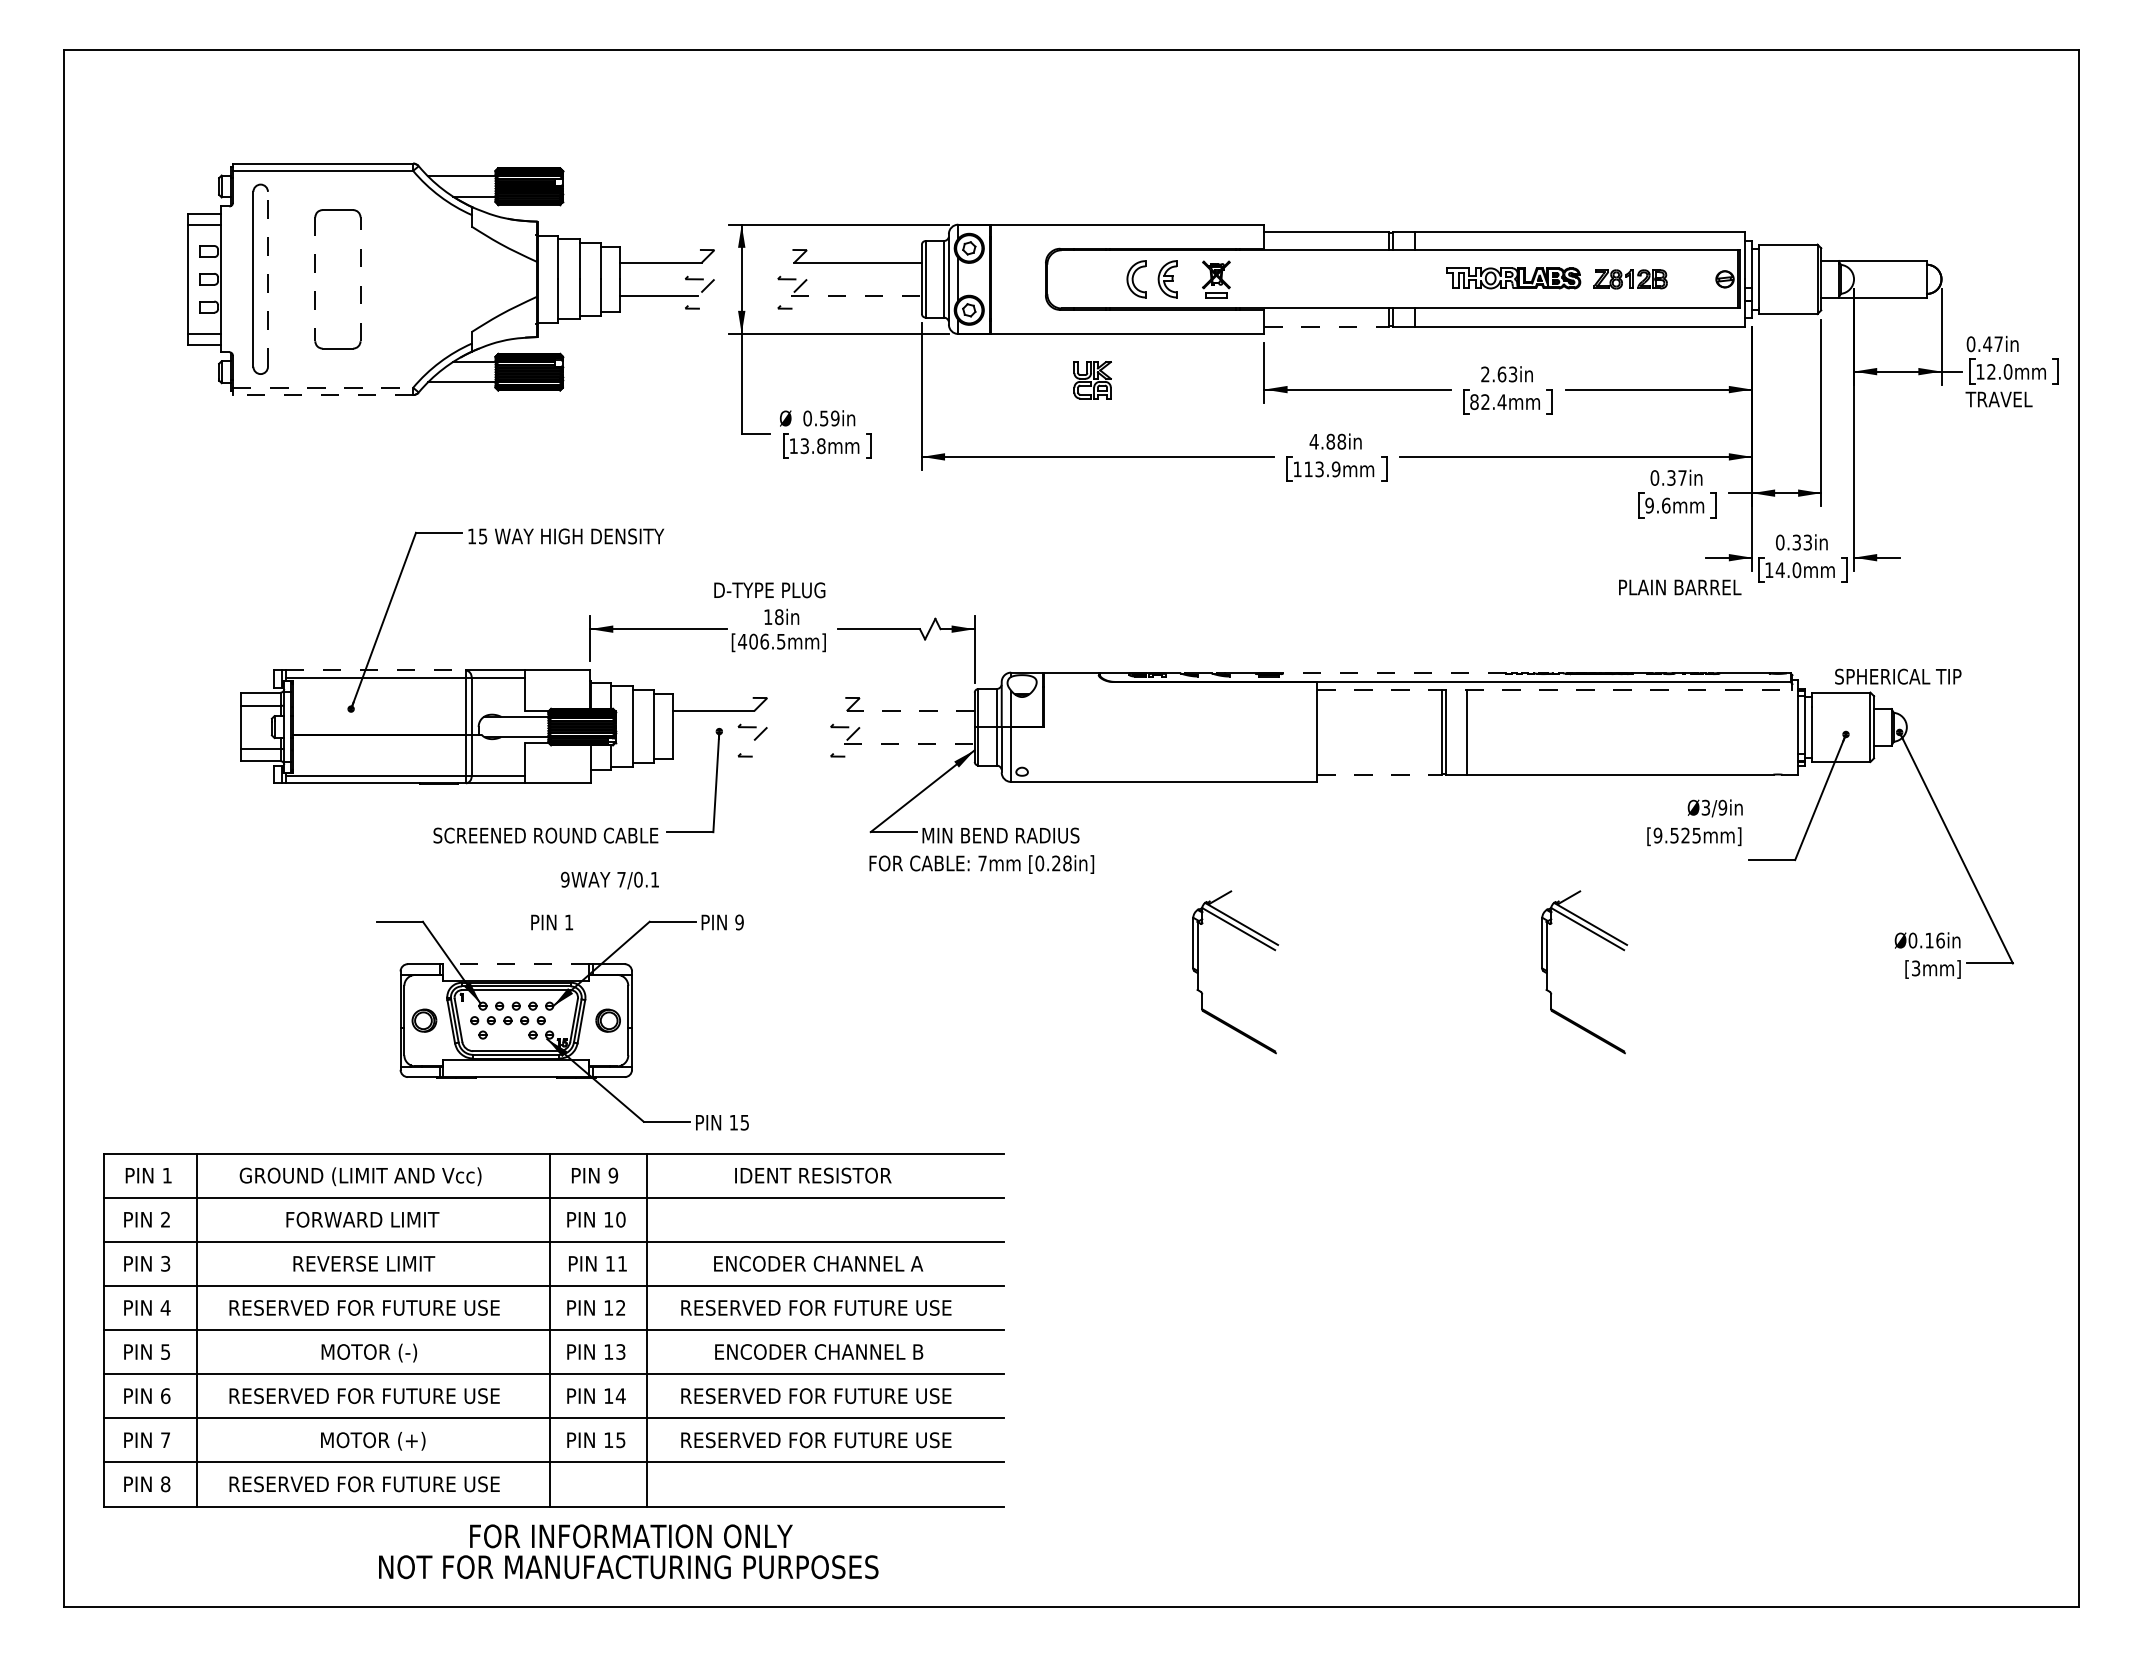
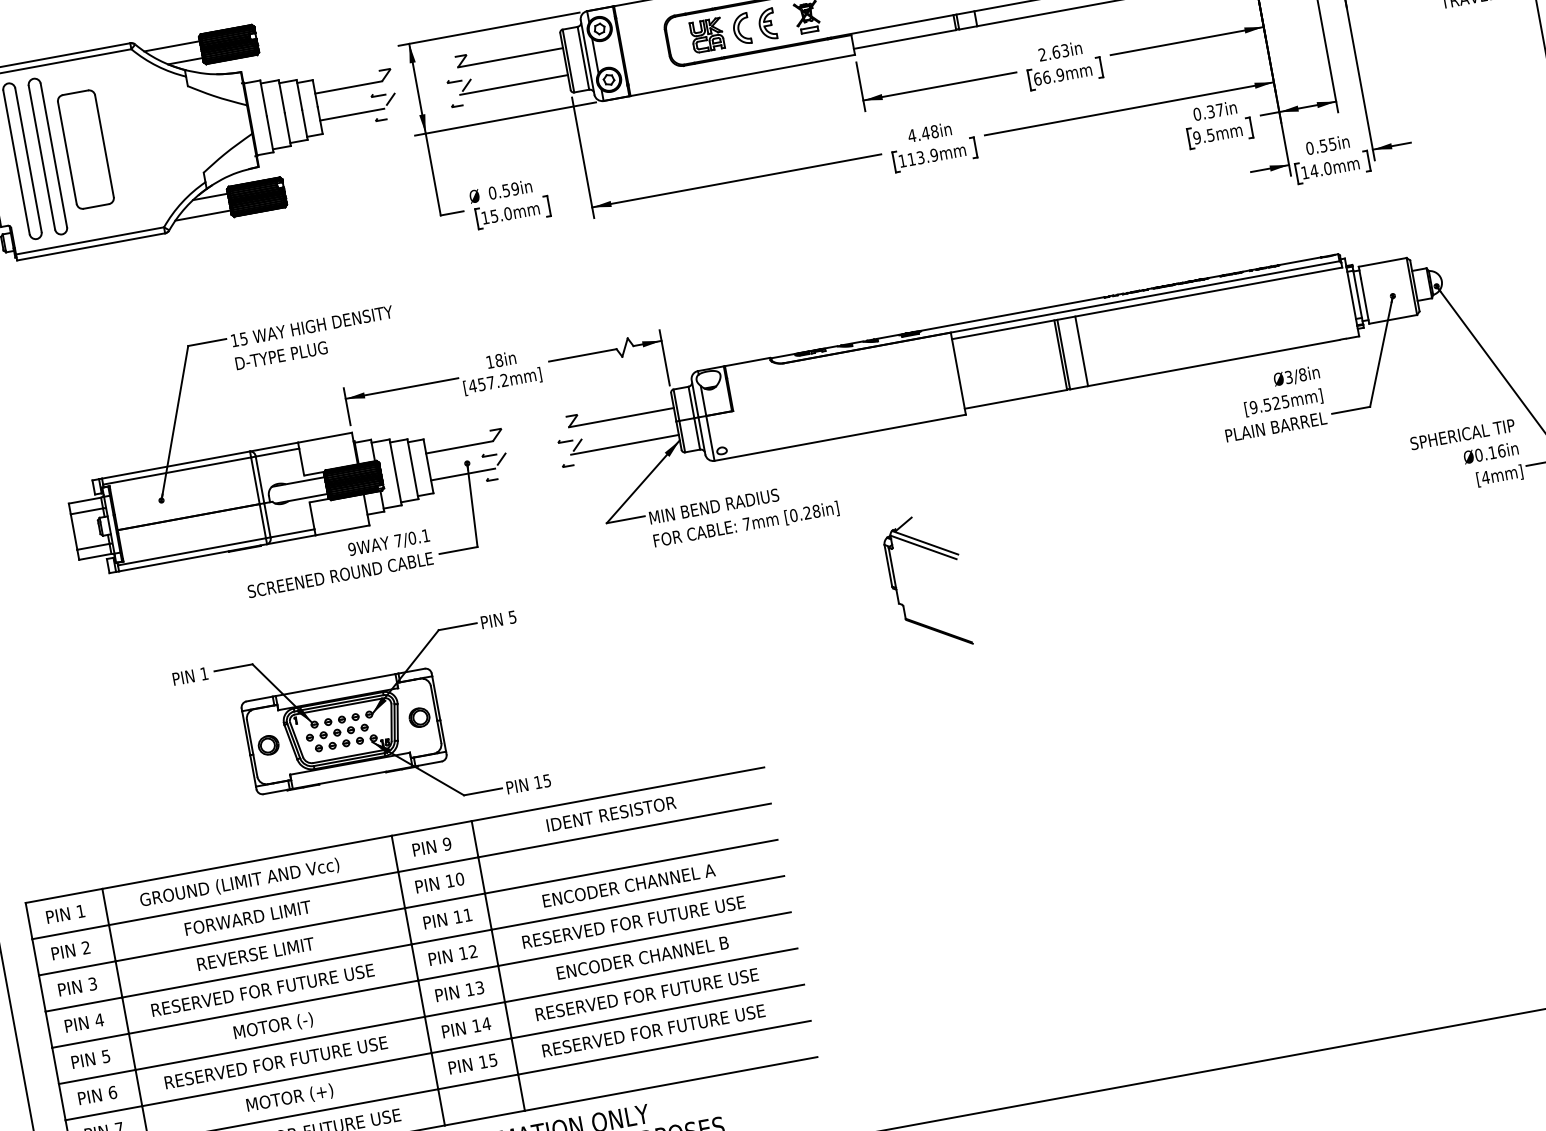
line: (267, 278) -> (27, 159), dashed -> solid
part: (291, 278) -> (47, 155), added
line: (315, 279) -> (67, 153), dashed -> solid
line: (360, 279) -> (104, 146), dashed -> solid
line: (856, 295) -> (514, 84), dashed -> solid
line: (1327, 326) -> (905, 39), dashed -> solid
part: (1092, 380) -> (707, 35), moved
line: (323, 387) -> (90, 240), dashed -> solid
line: (322, 395) -> (90, 247), dashed -> solid
text: (1488, 401) -> (1049, 76), 82.4mm -> 66.9mm
text: (1330, 441) -> (925, 133), 4.88in -> 4.48in
text: (813, 445) -> (501, 214), 13.8mm -> 15.0mm
text: (1666, 505) -> (1211, 135), 9.6mm -> 9.5mm
text: (1802, 541) -> (1328, 144), 0.33in -> 0.55in
text: (1680, 587) -> (1276, 426), moved
text: (769, 590) -> (281, 355), moved
text: (767, 641) -> (493, 382), [406.5mm] -> [457.2mm]
line: (376, 670) -> (176, 465), dashed -> solid
line: (1390, 673) -> (1009, 314), dashed -> solid
text: (1898, 676) -> (1462, 434), moved
line: (1554, 689) -> (1146, 303), dashed -> solid
line: (910, 710) -> (621, 417), dashed -> solid
line: (712, 743) -> (463, 474), added
line: (909, 743) -> (625, 444), dashed -> solid
line: (1380, 774) -> (1016, 399), dashed -> solid
text: (1722, 807) -> (1302, 374), Ø3/9in -> Ø3/8in
text: (981, 864) -> (746, 525), moved
text: (609, 880) -> (388, 543), moved
text: (551, 922) -> (189, 676), moved
text: (739, 922) -> (512, 617), 9 -> 5
line: (516, 964) -> (335, 685), dashed -> solid
text: (1915, 968) -> (1485, 477), [3mm] -> [4mm]
part: (1547, 972) -> (1183, 536), removed
part: (507, 1034) -> (338, 744), added

